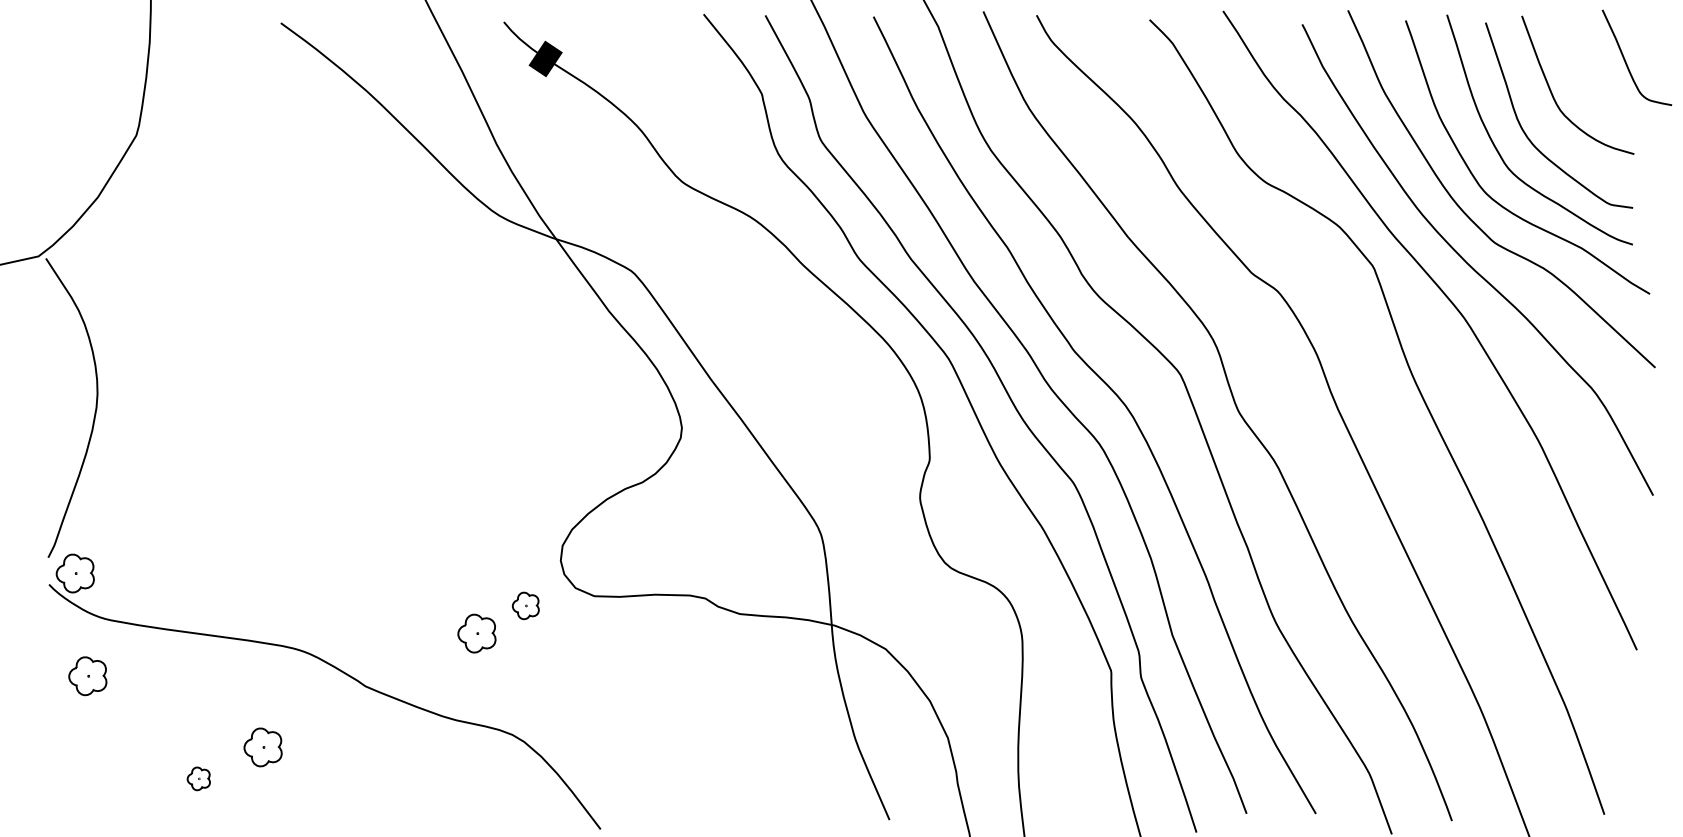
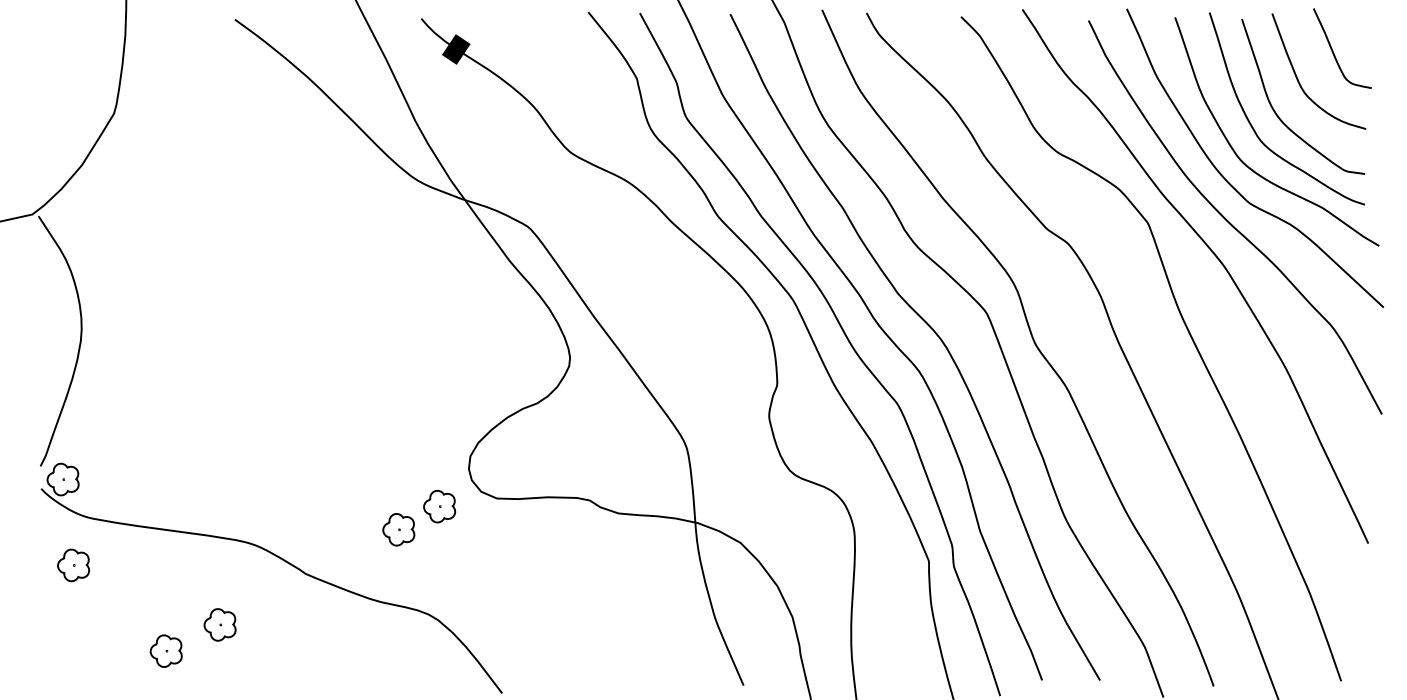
curve: (1626, 61) -> (1333, 51), moved
part: (525, 605) -> (439, 506), size x1.43
part: (198, 778) -> (166, 650), size x1.67

